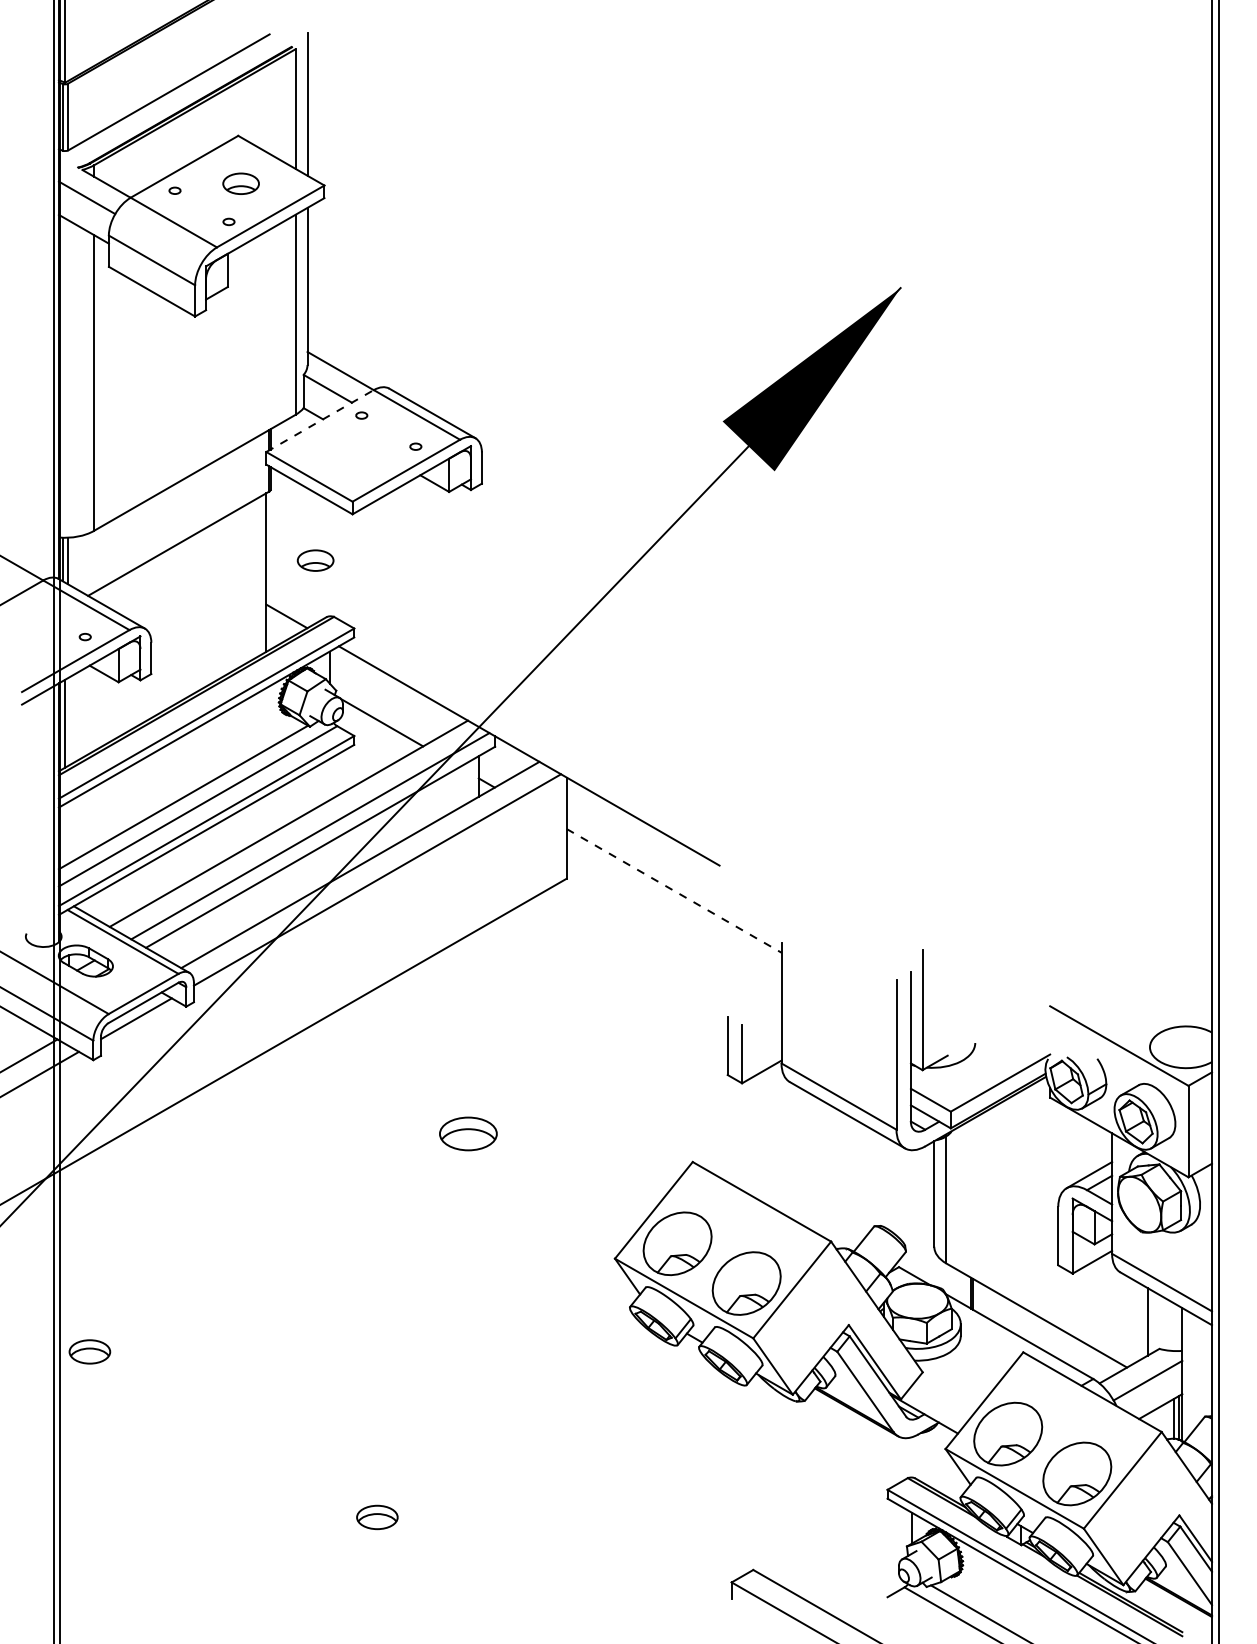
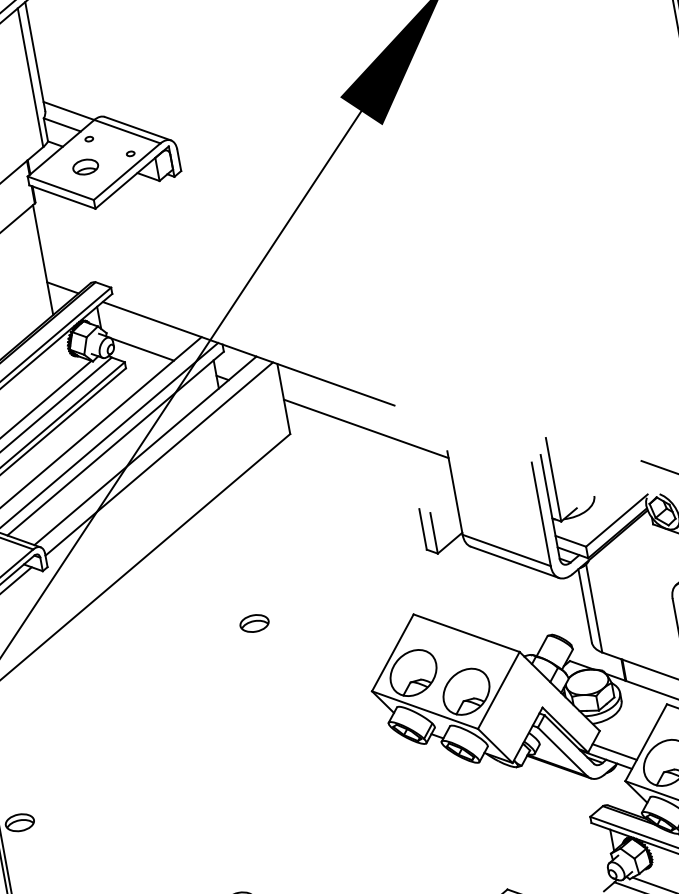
line: (320, 420) -> (61, 147), dashed -> solid
part: (315, 560) -> (85, 167), moved
line: (674, 890) -> (366, 428), dashed -> solid
part: (468, 1133) -> (254, 623), size x0.71
line: (938, 1405) -> (614, 751), added

